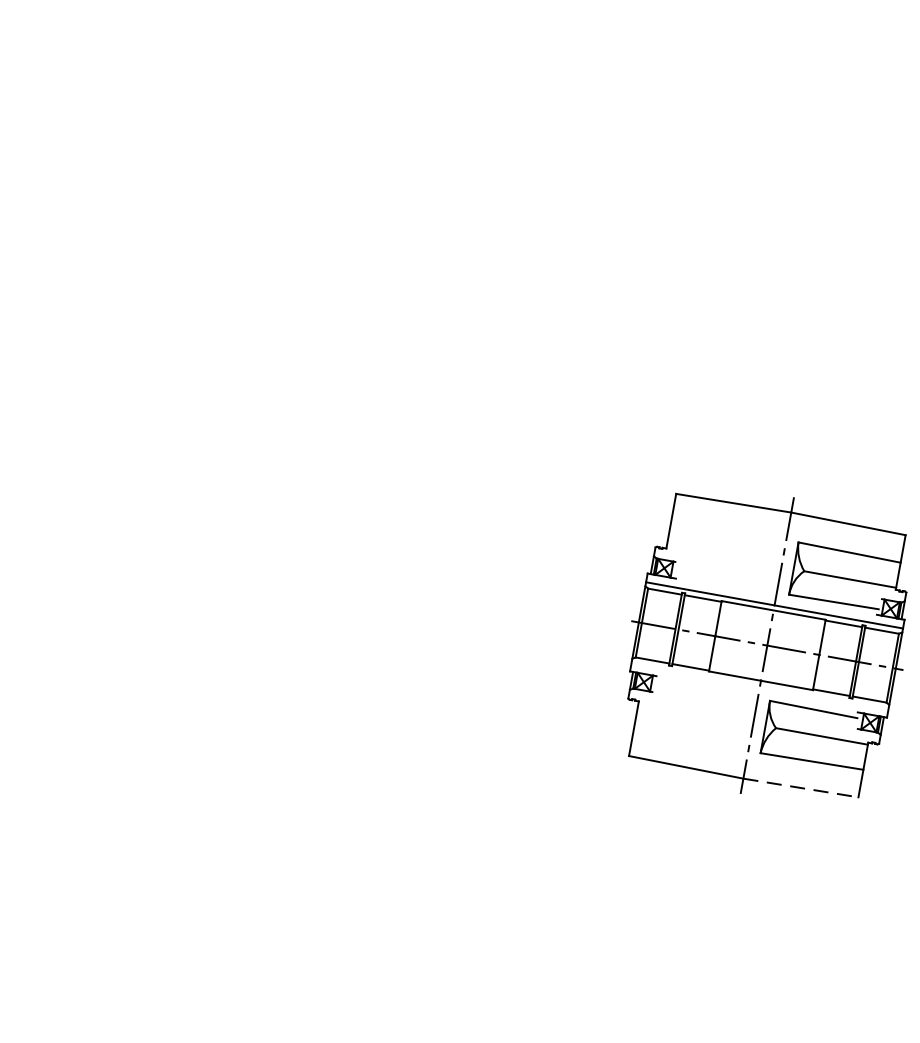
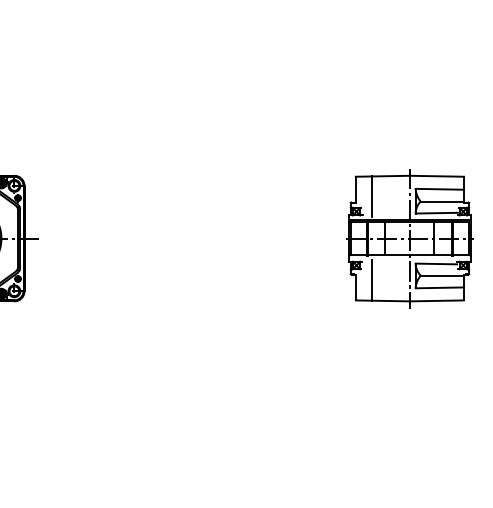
line: (704, 542) -> (372, 196), added
line: (672, 718) -> (372, 279), added
line: (802, 787) -> (437, 300), dashed -> solid

